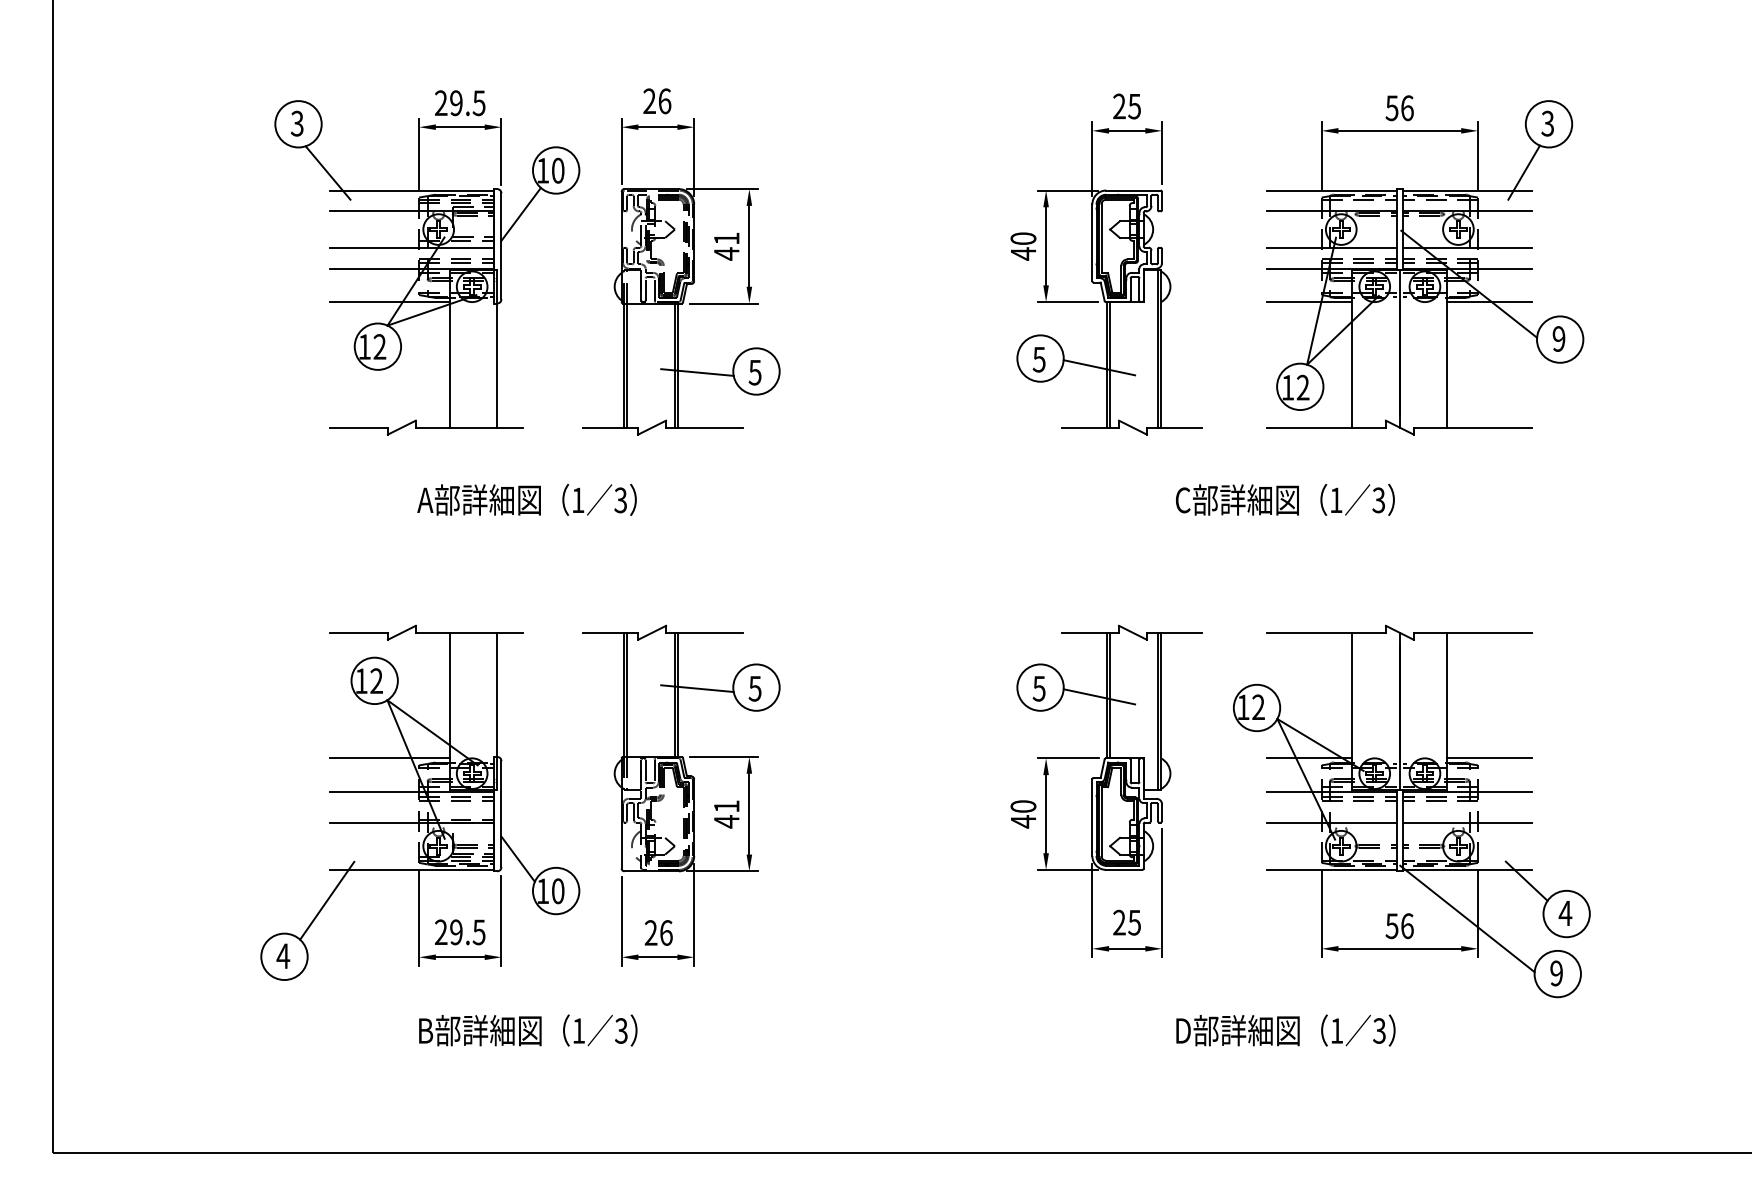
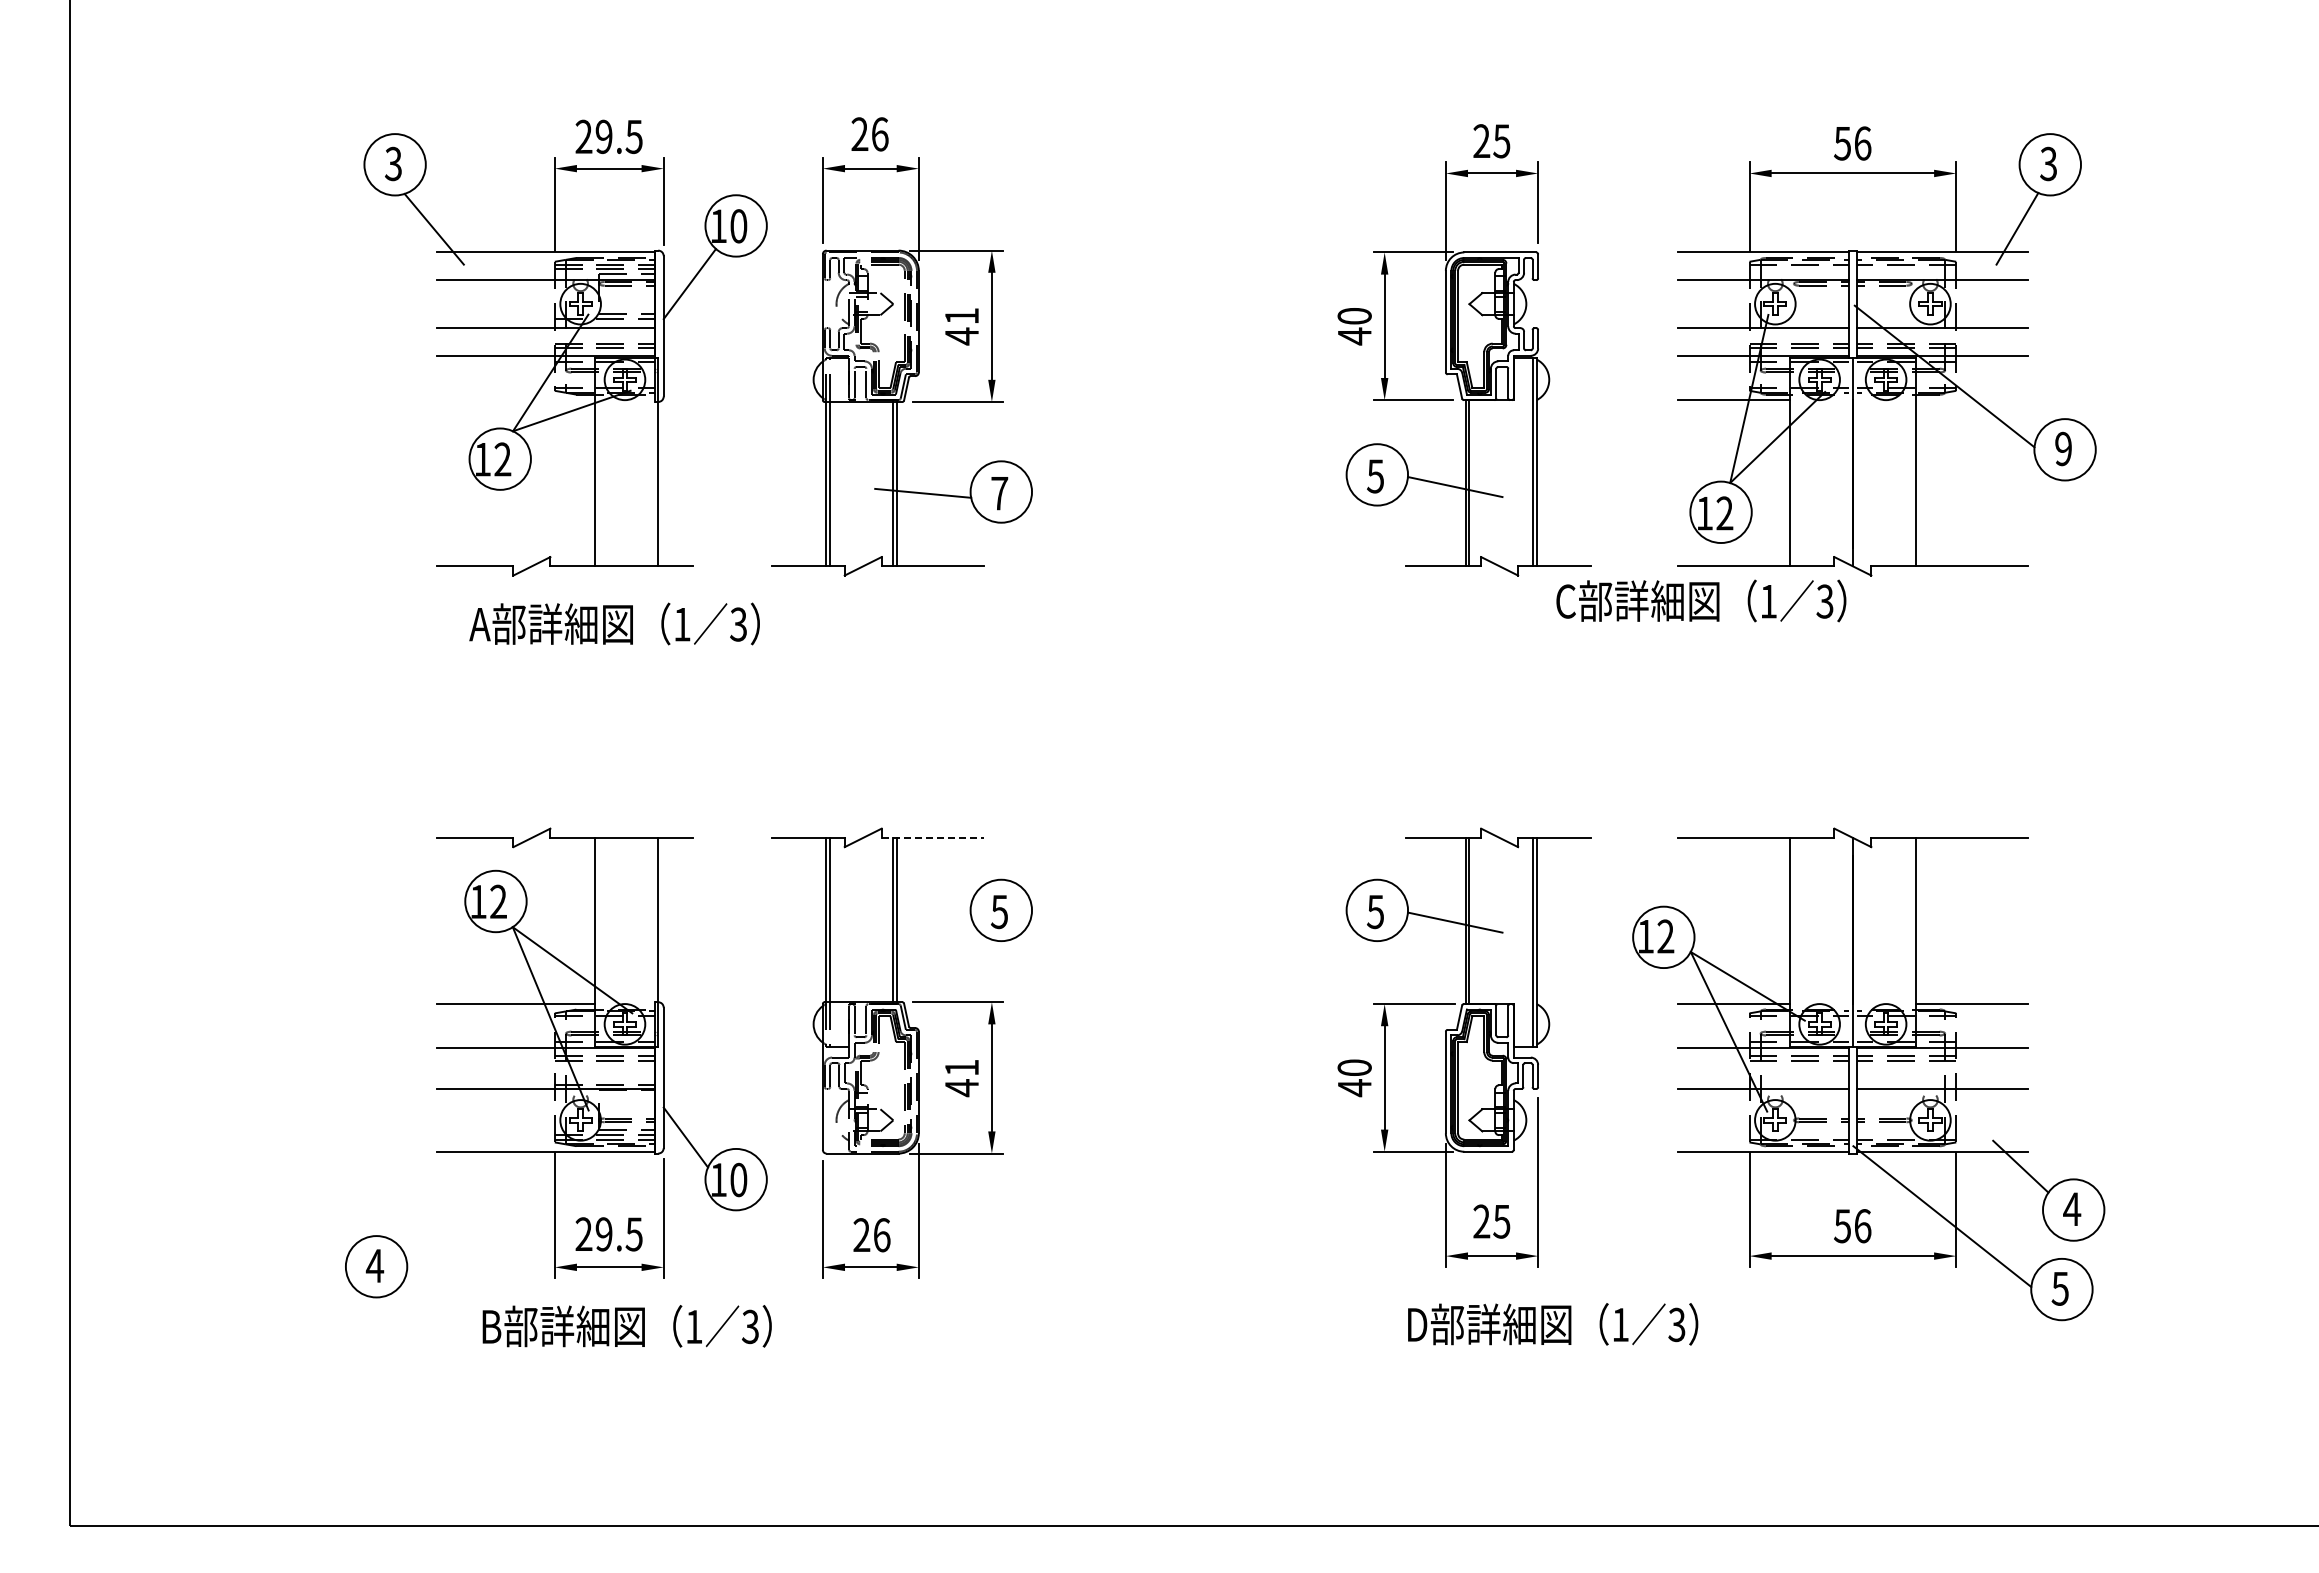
line: (389, 302) -> (515, 400), removed
line: (1489, 302) -> (1971, 400), removed
text: (755, 372) -> (999, 493), 5 -> 7
text: (526, 499) -> (614, 623), moved
text: (1285, 499) -> (1701, 600), moved
line: (705, 632) -> (933, 837), solid -> dashed
line: (697, 688) -> (923, 911), removed
line: (326, 900) -> (432, 1192), removed
text: (1555, 973) -> (2059, 1288), 9 -> 5
text: (527, 1030) -> (626, 1326), moved
text: (1286, 1030) -> (1553, 1324), moved

